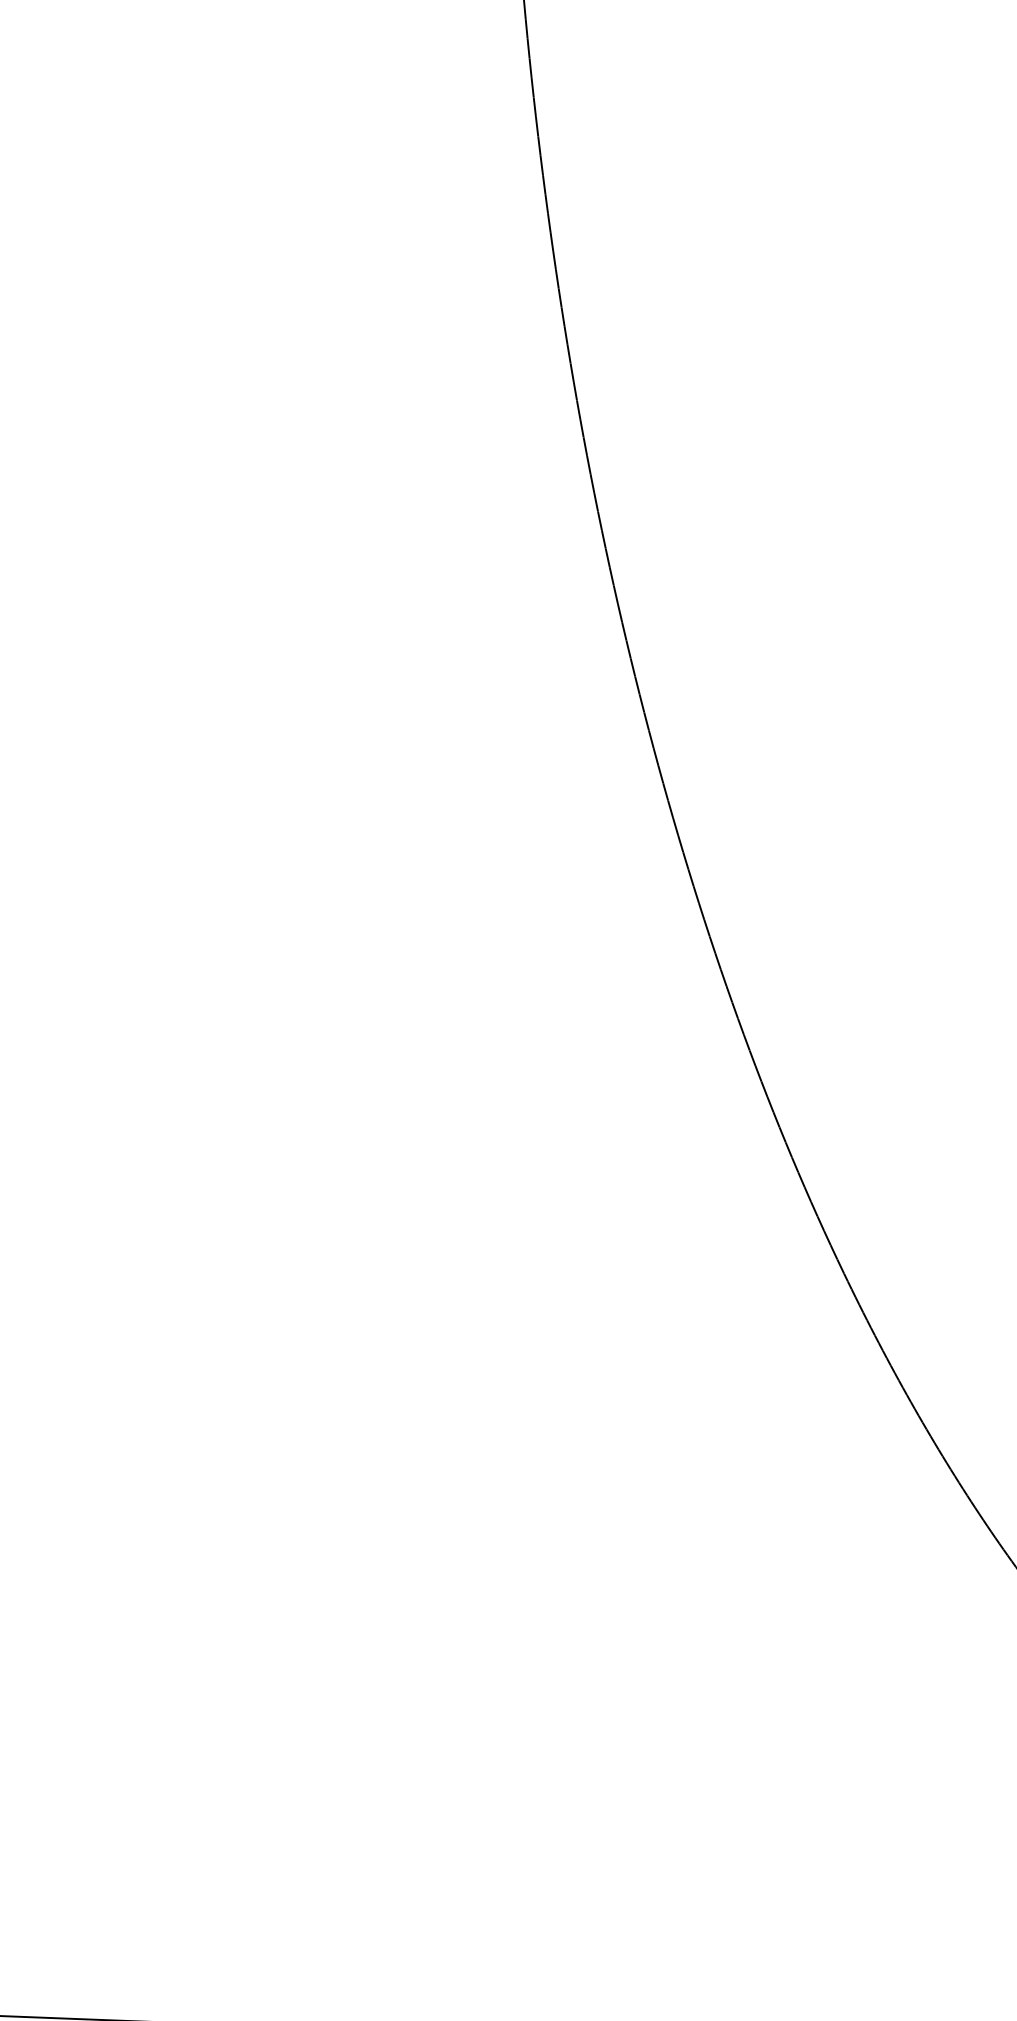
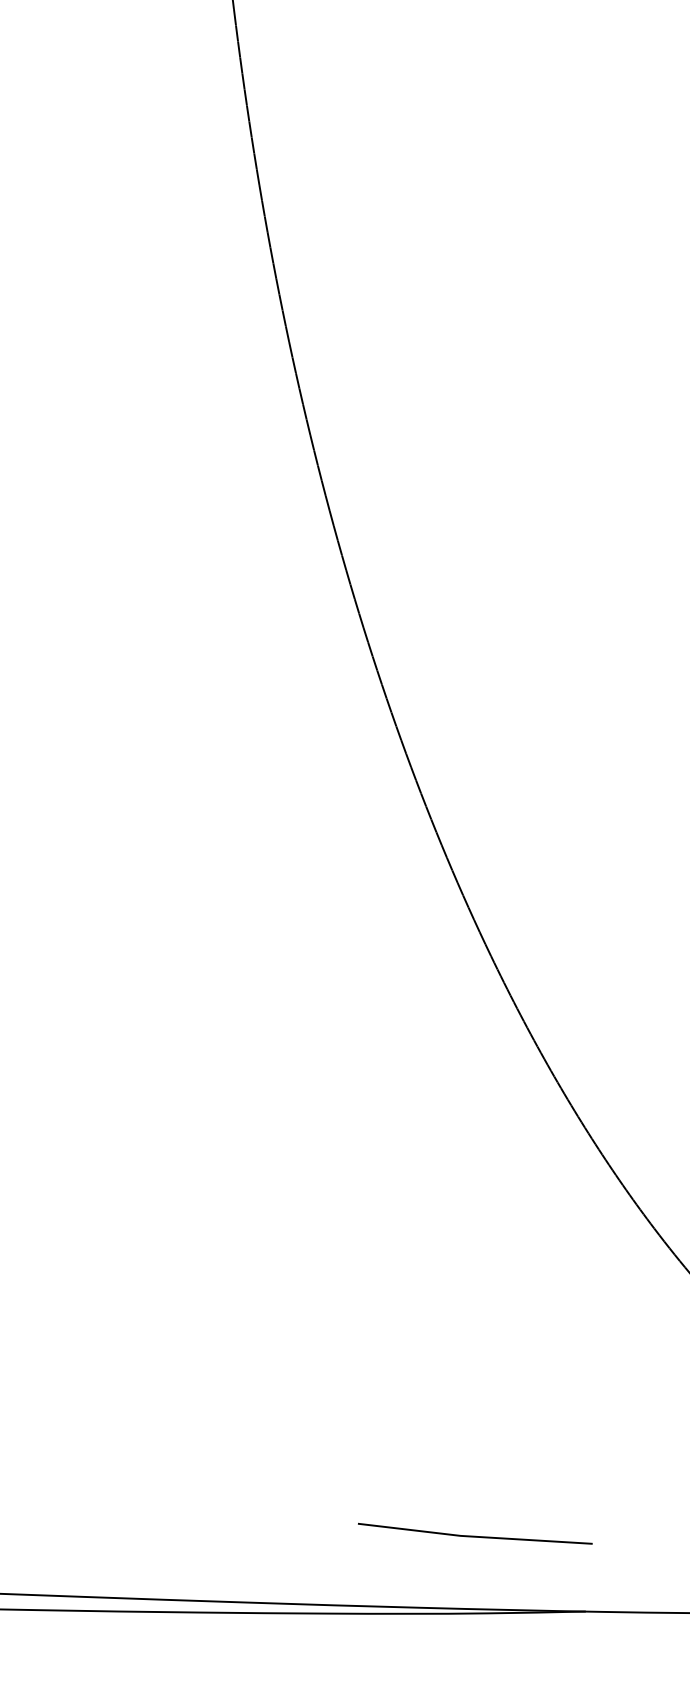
line: (825, 1957) -> (475, 1535), added

